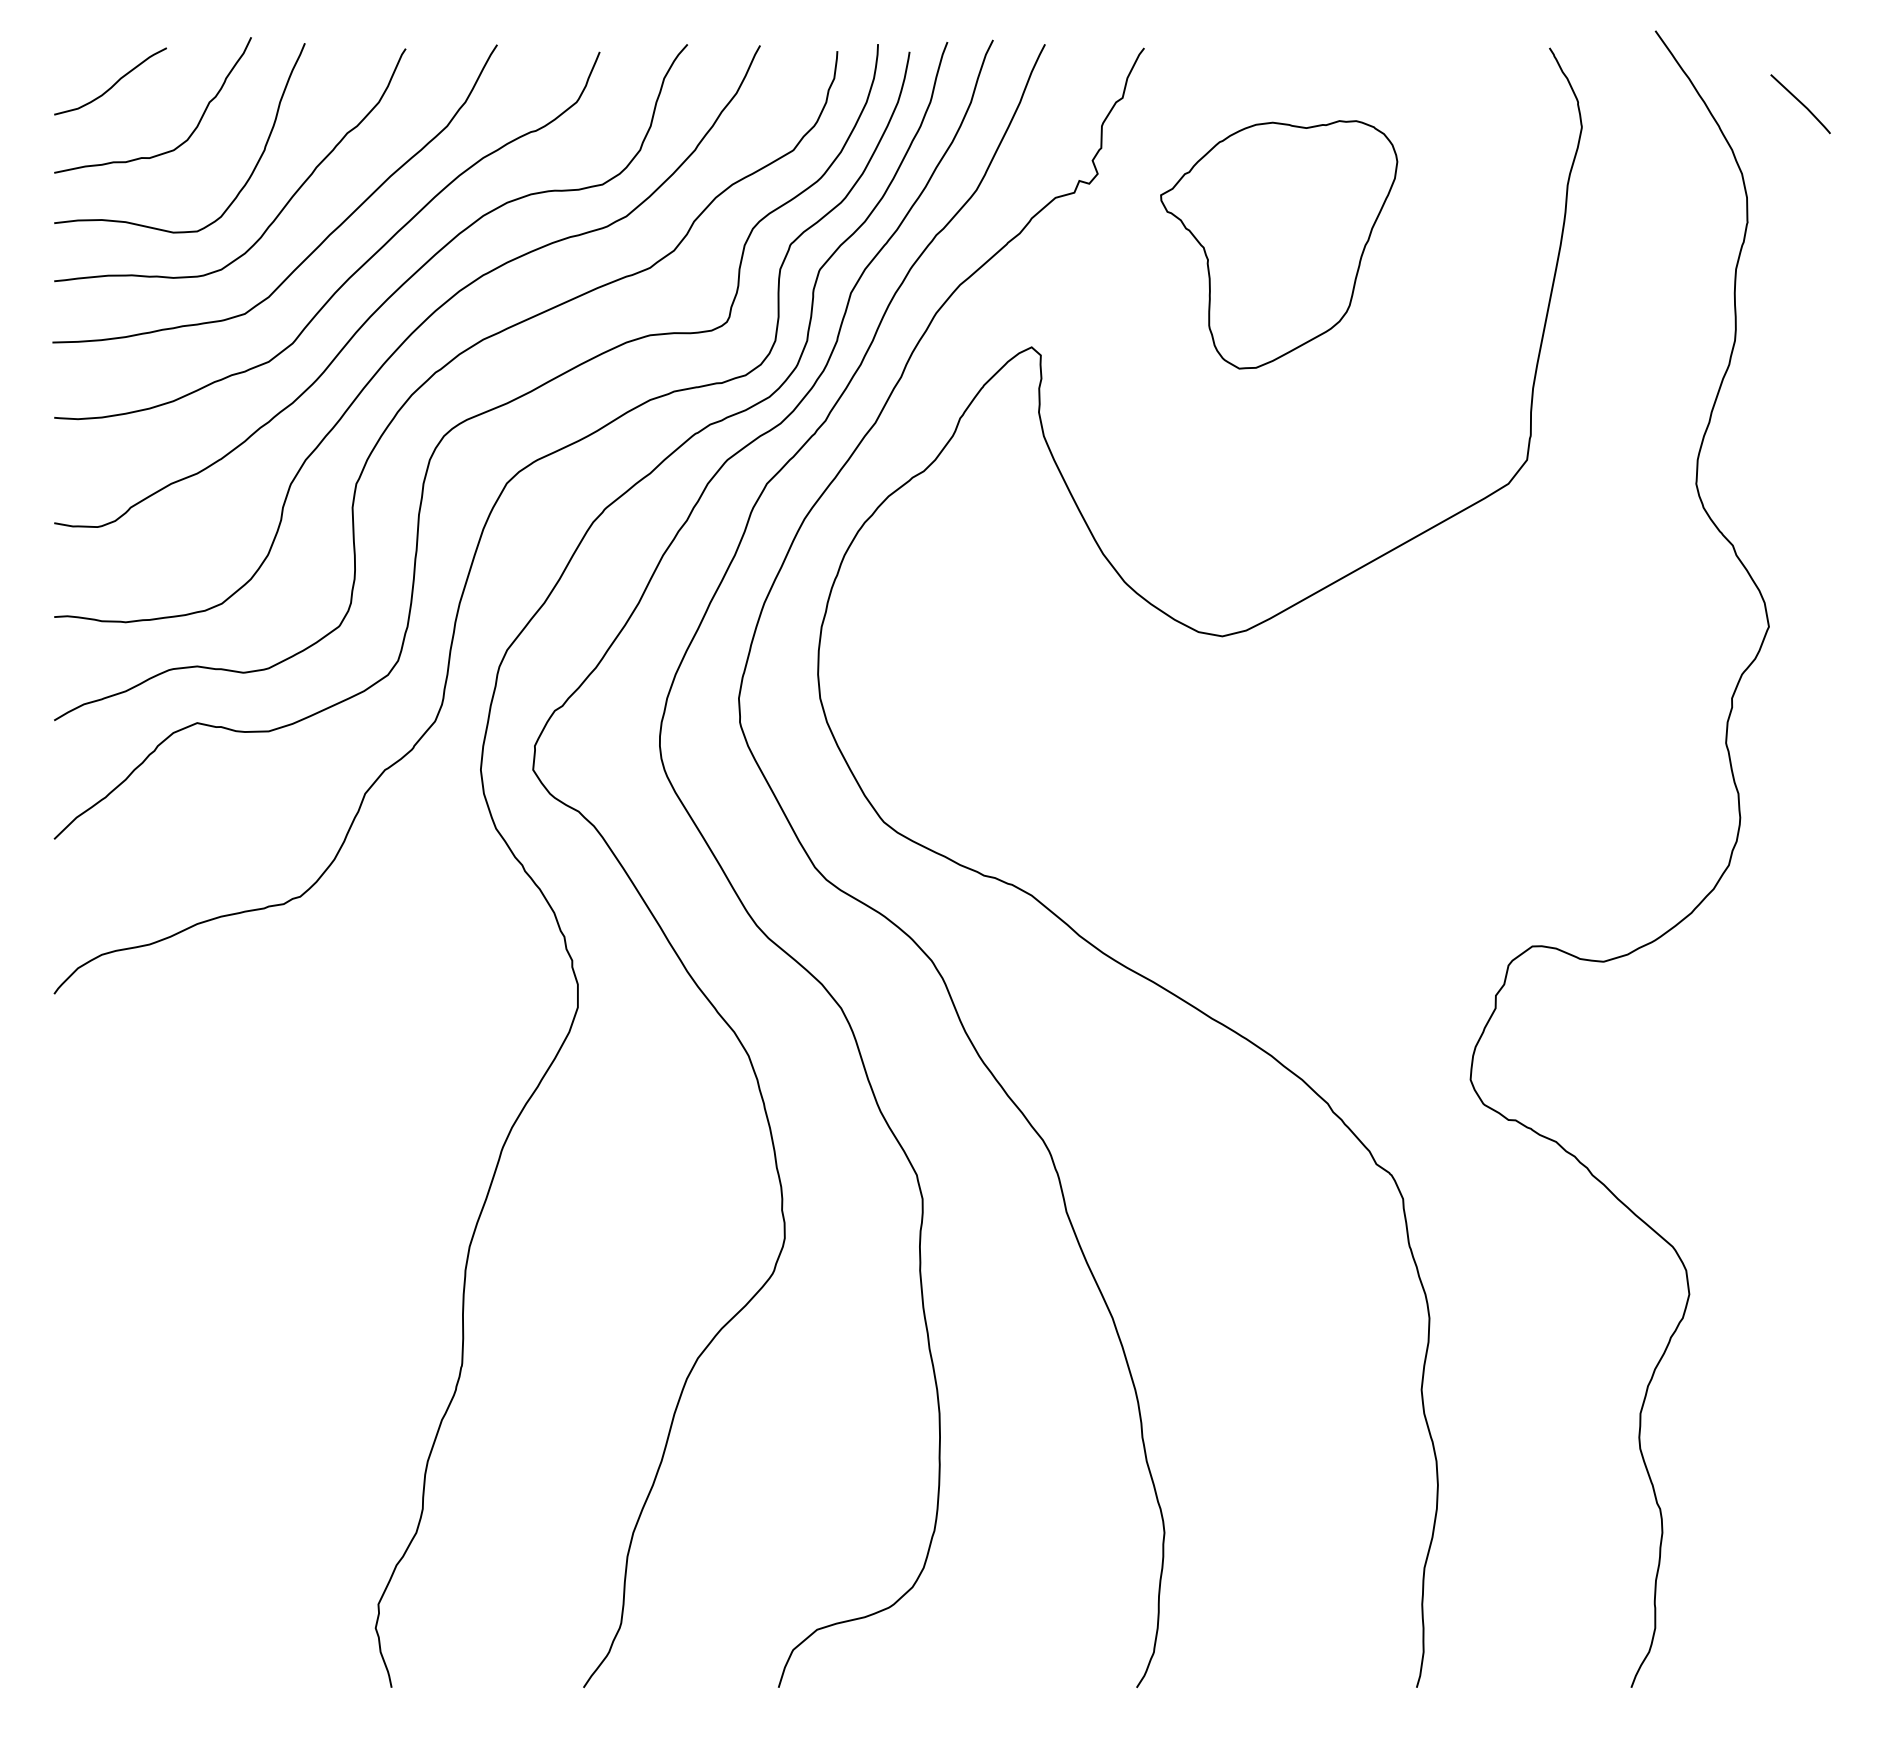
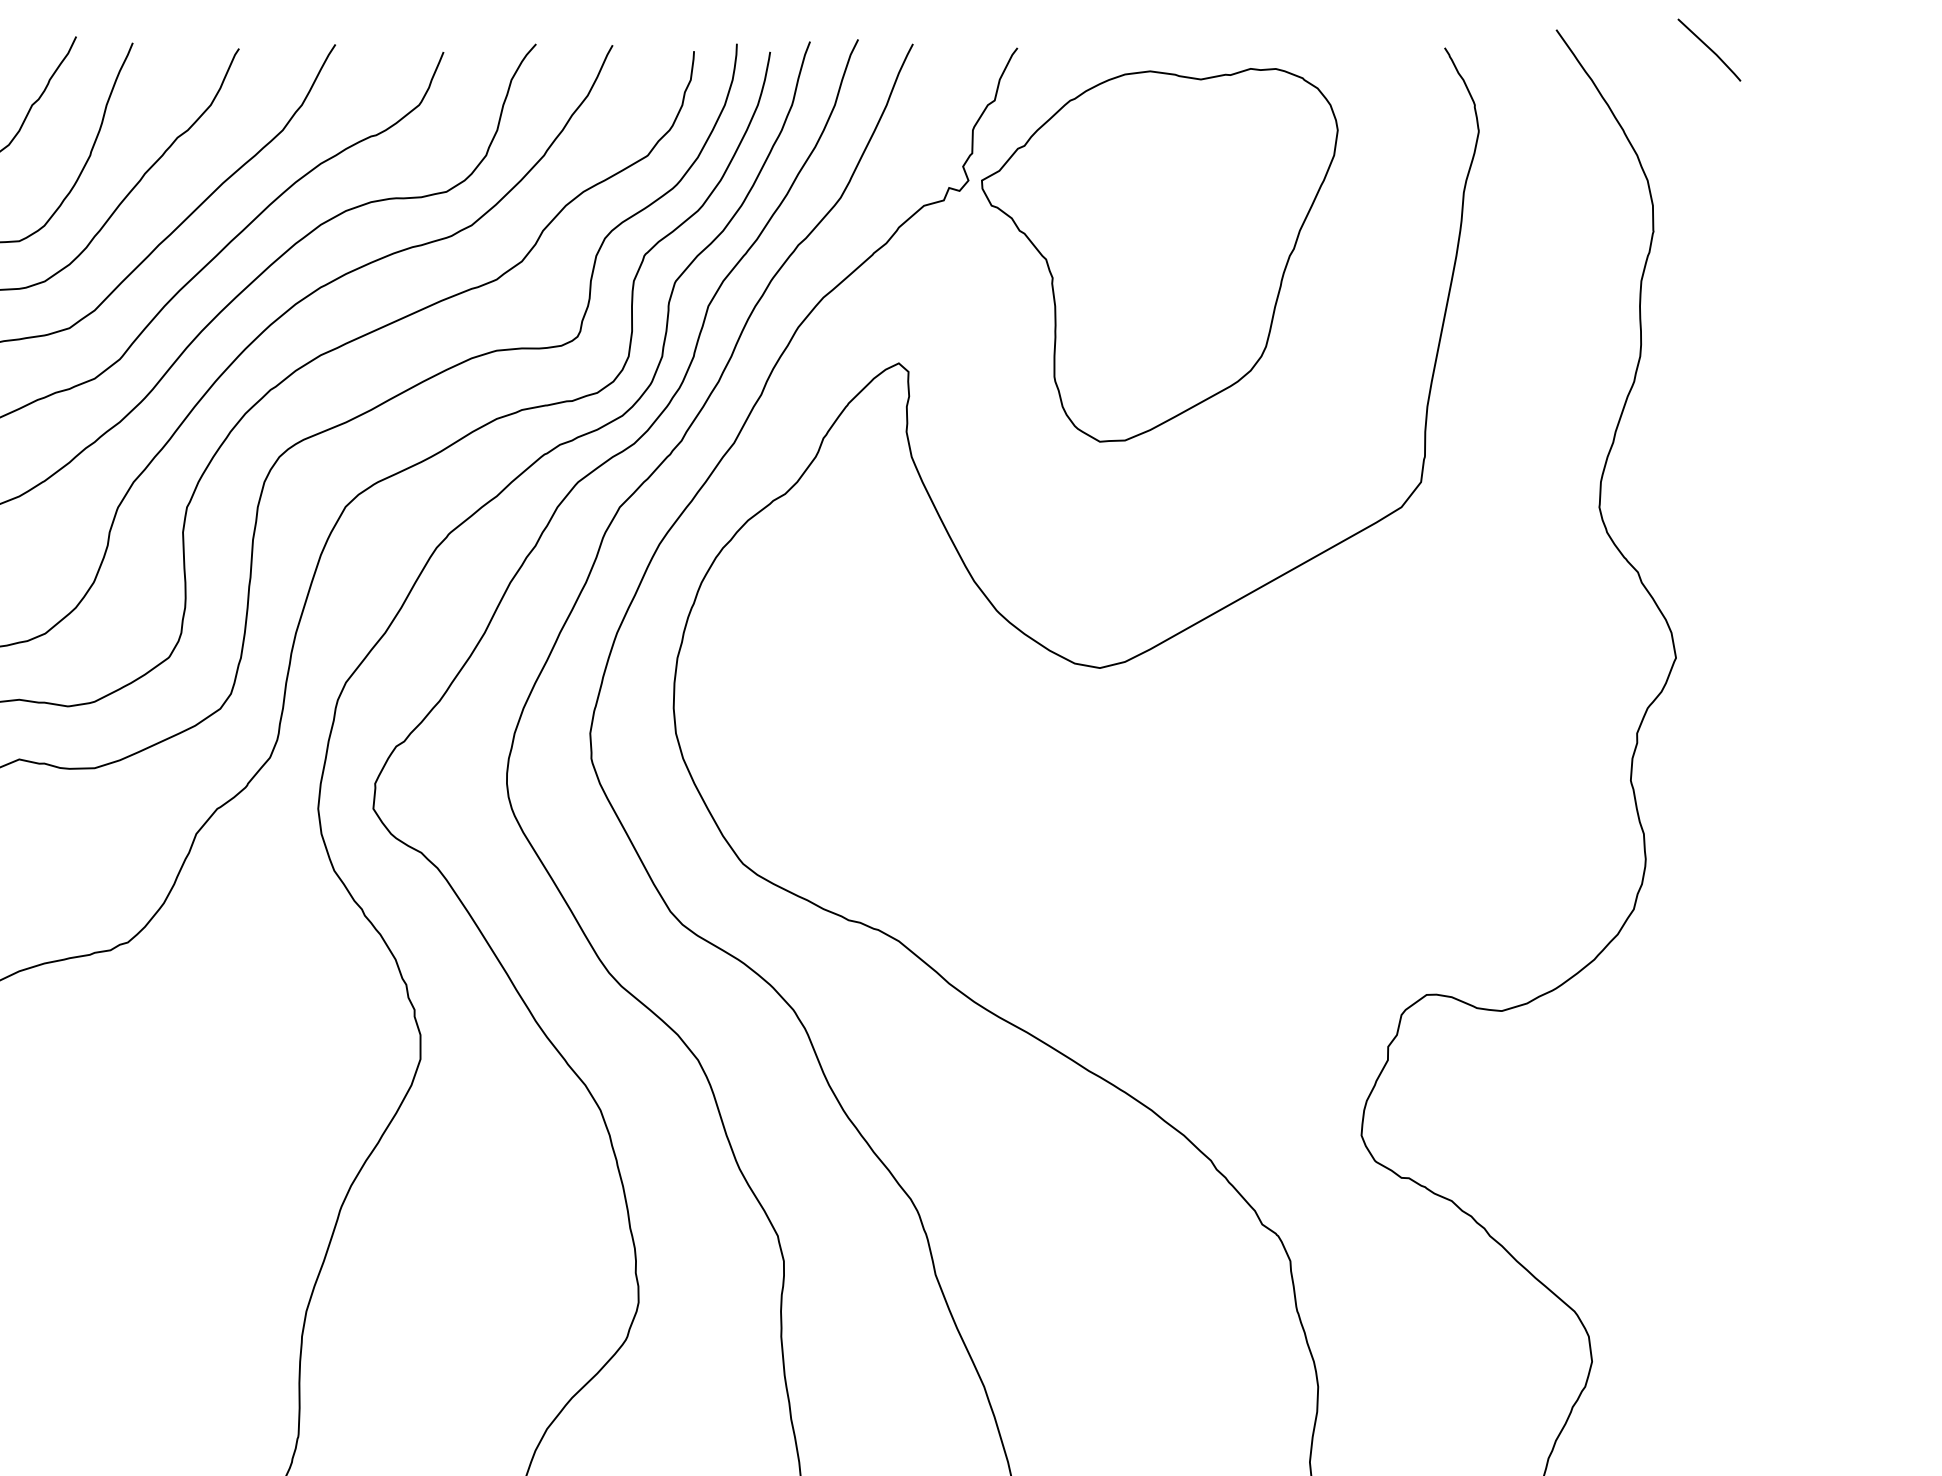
line: (1800, 103) -> (1709, 49), moved
part: (1278, 244) -> (1159, 254), size x1.43

